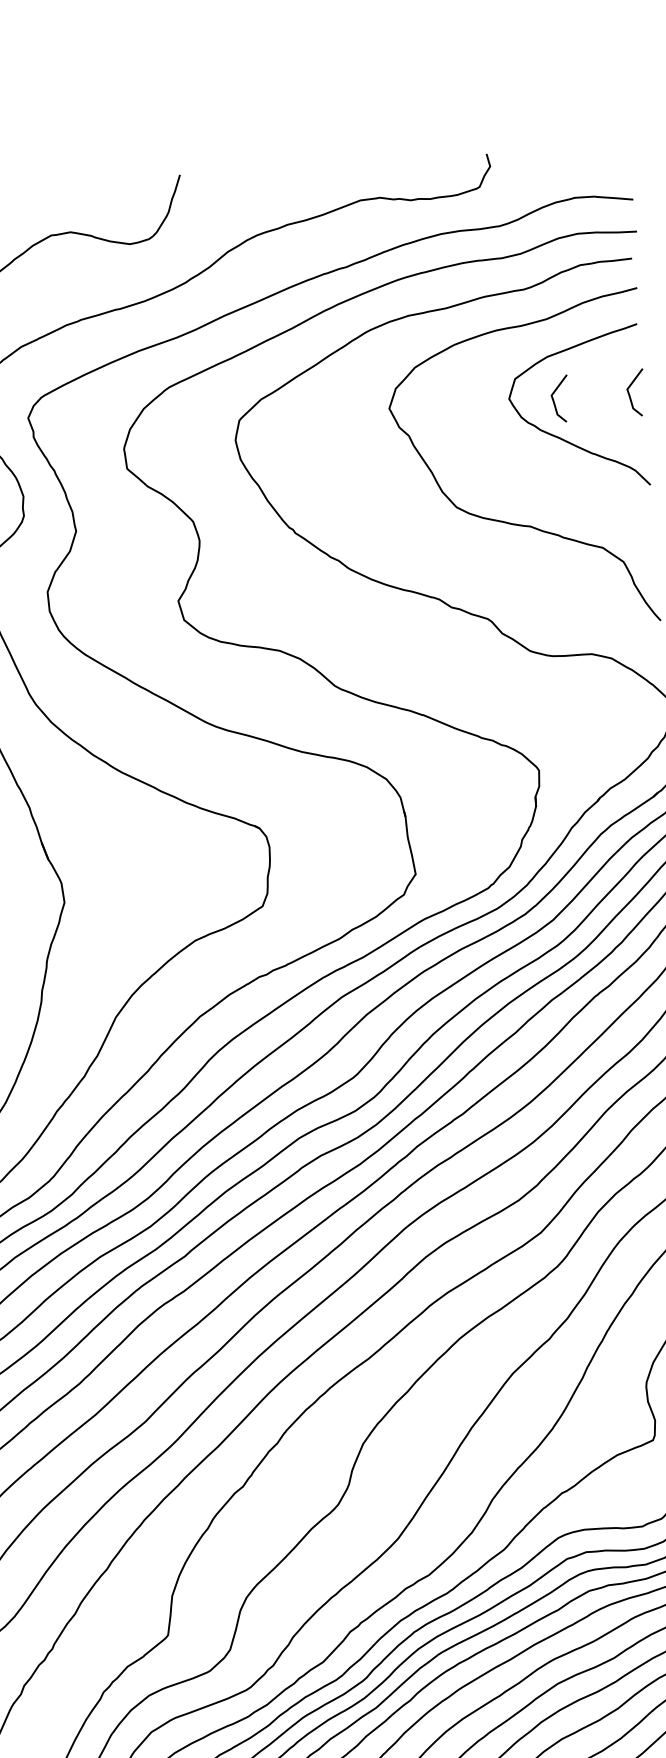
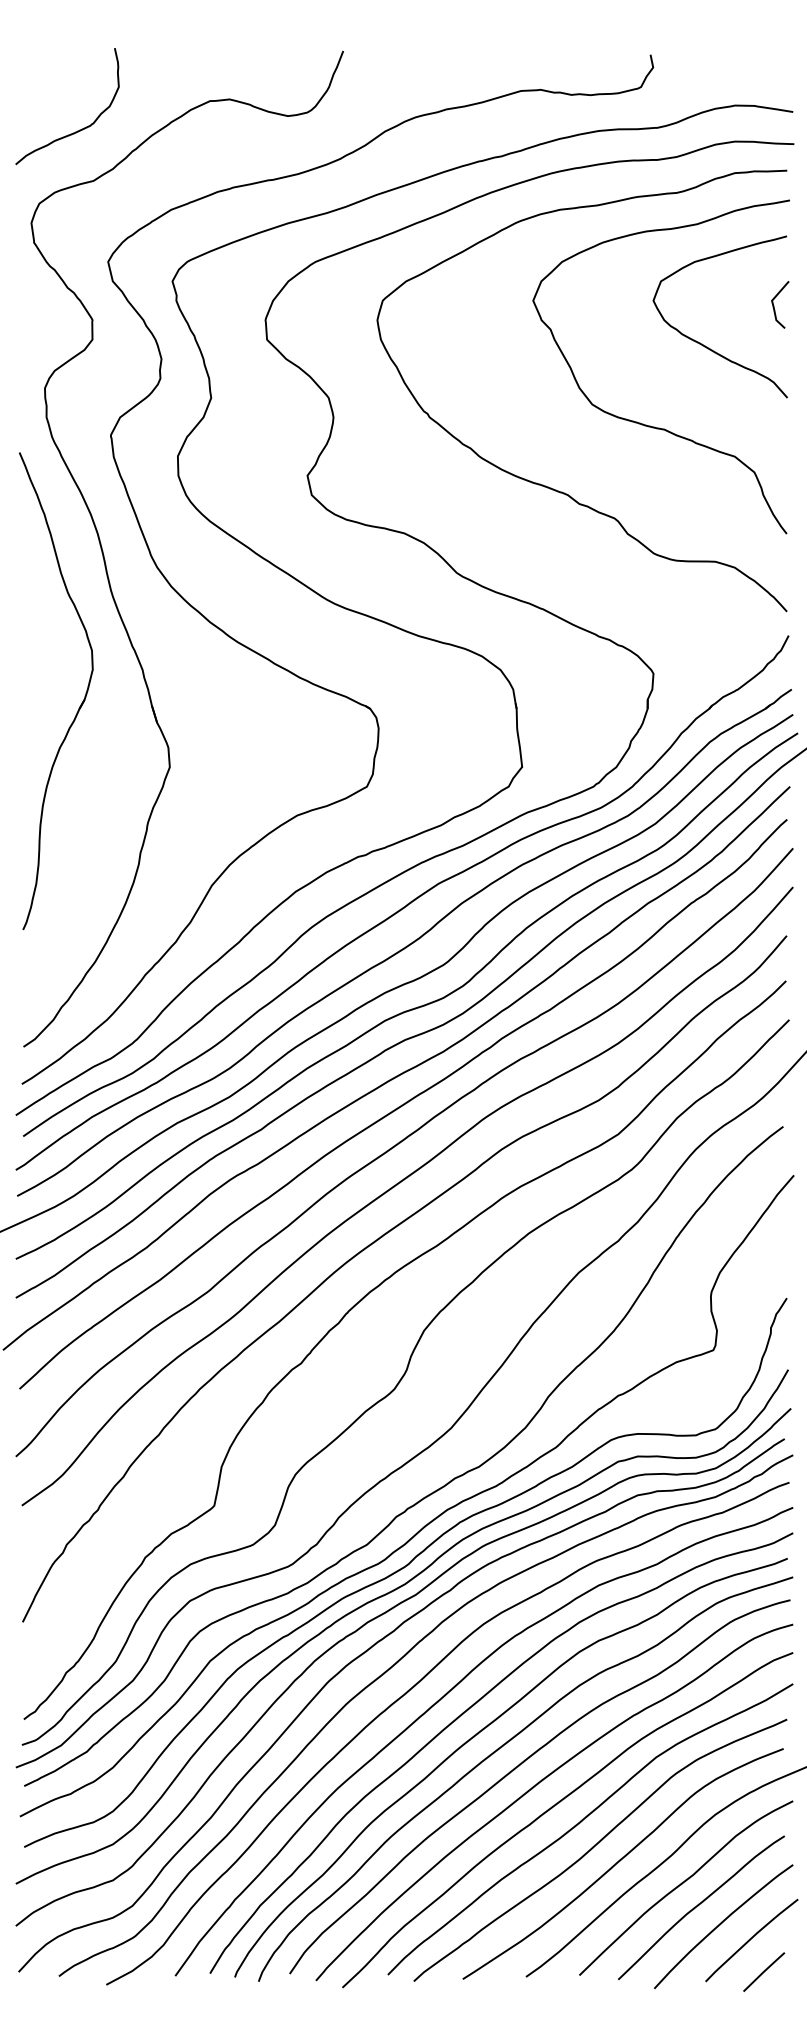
line: (554, 400) -> (698, 305), removed

